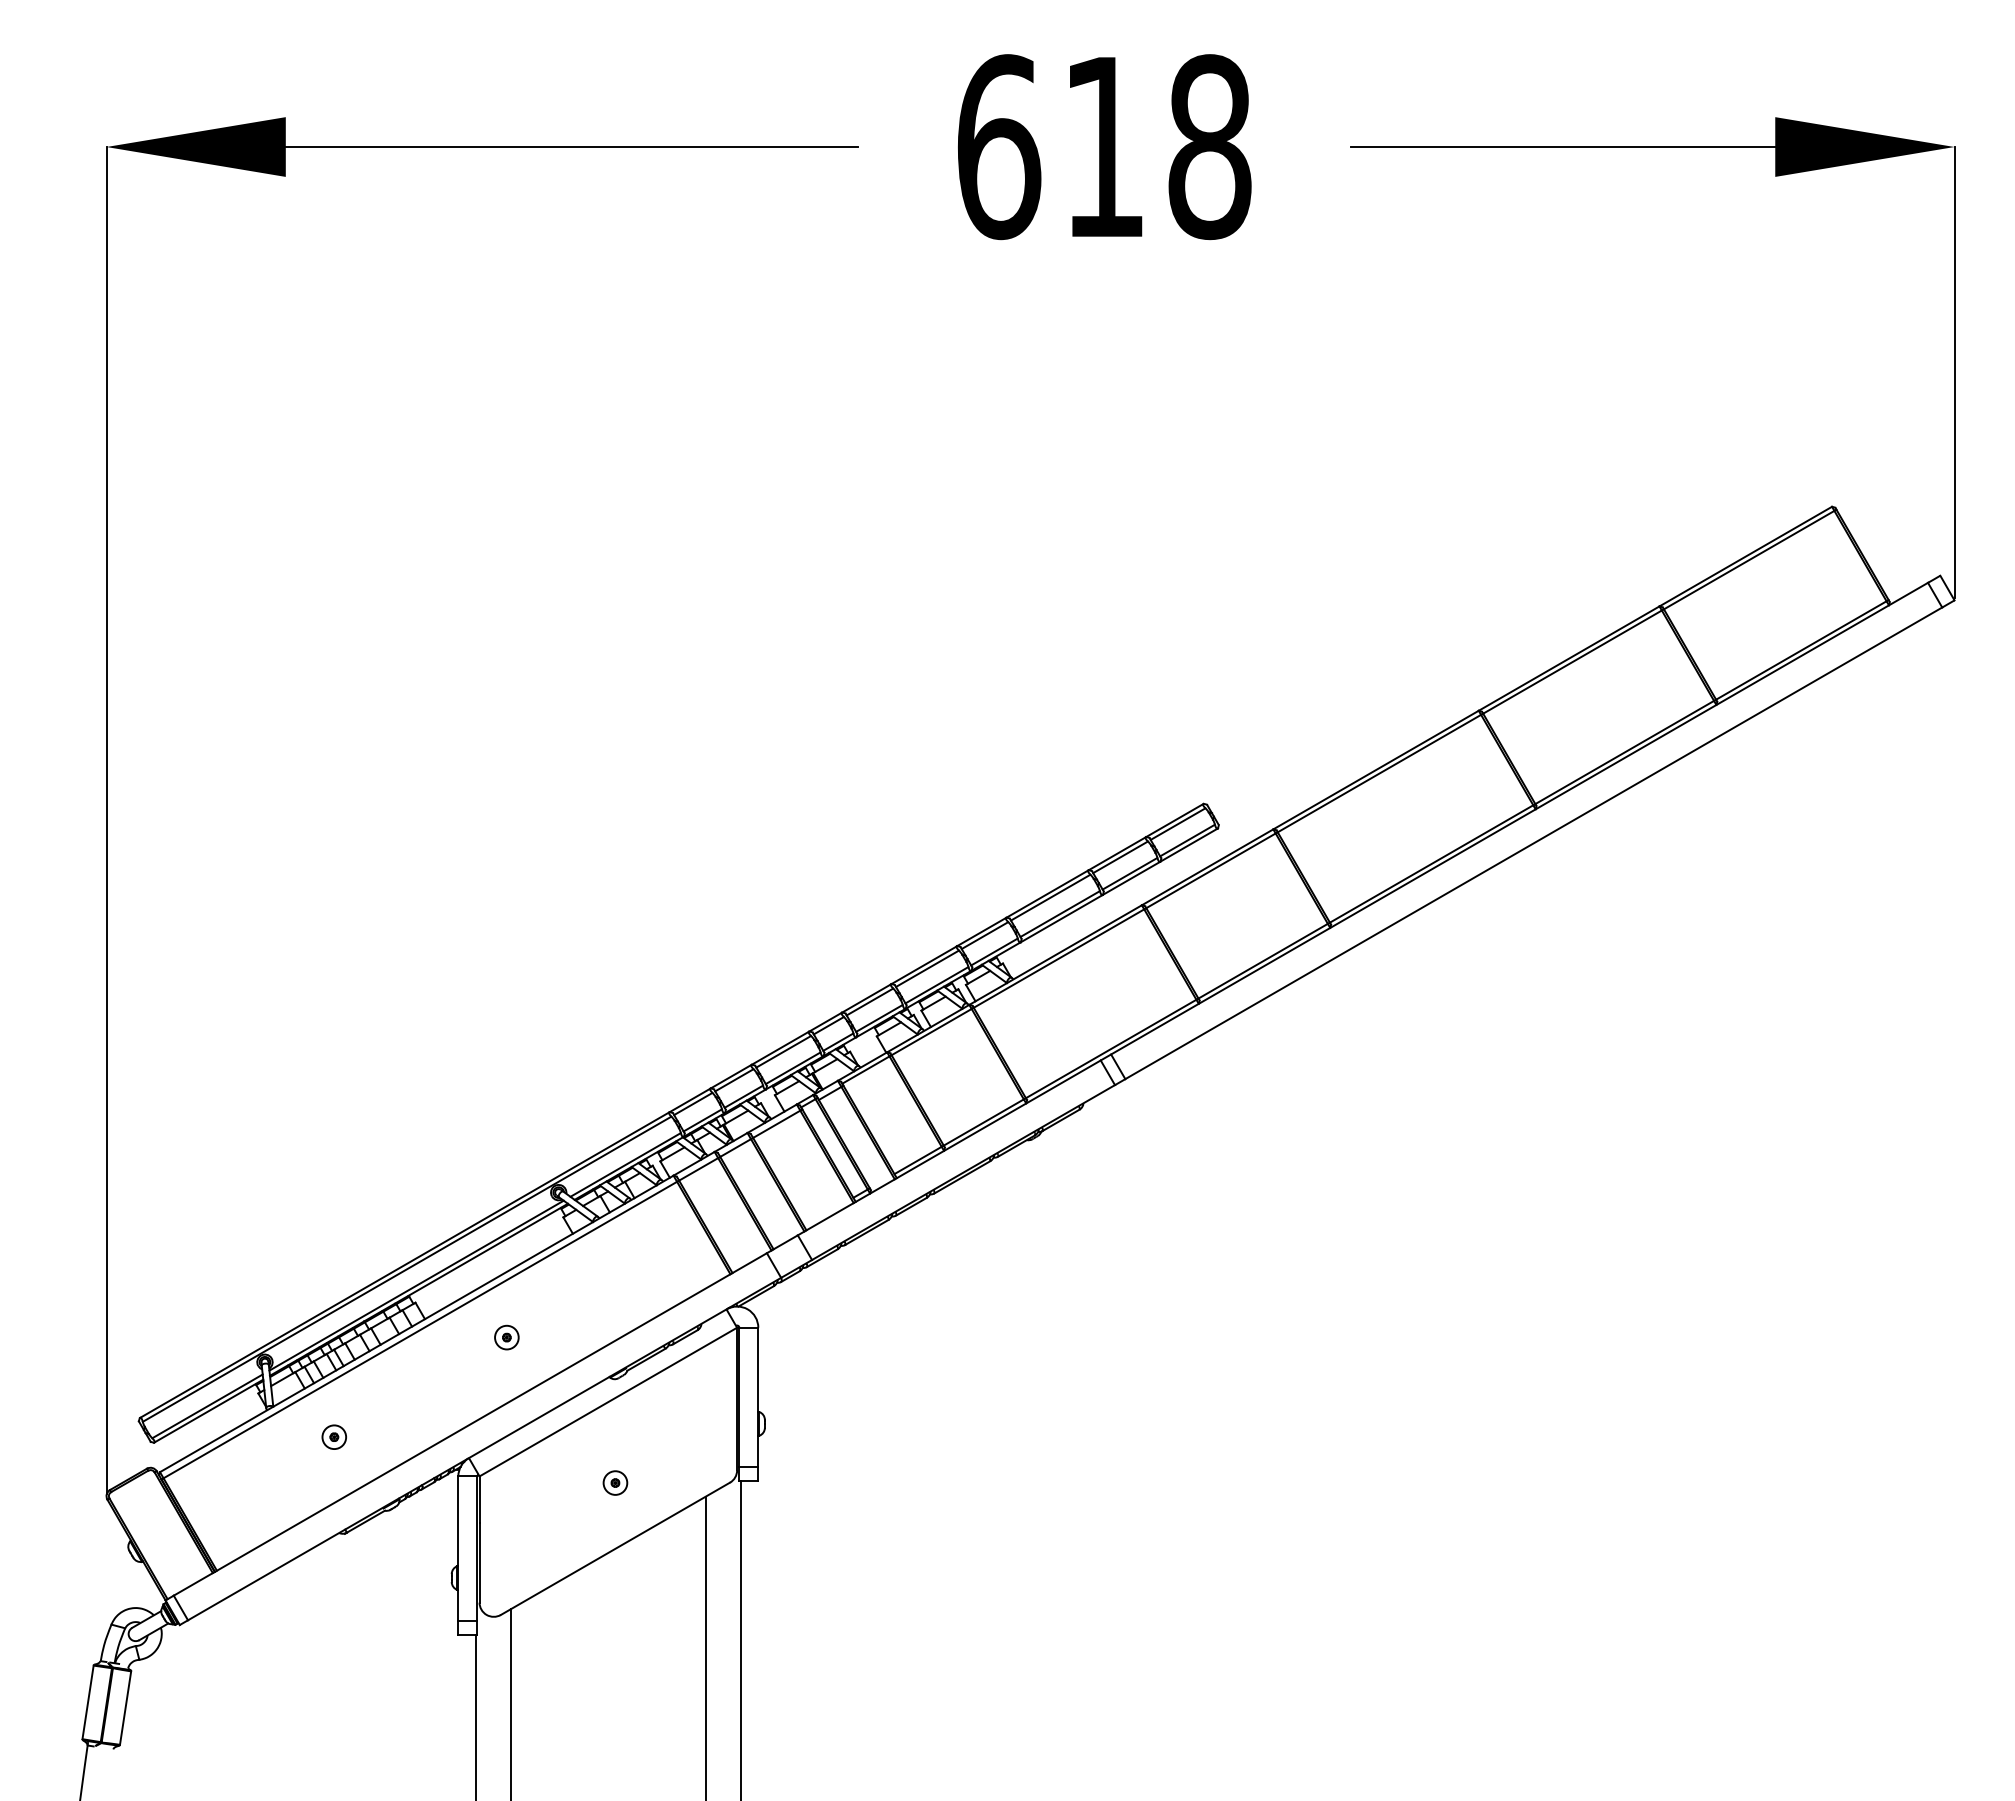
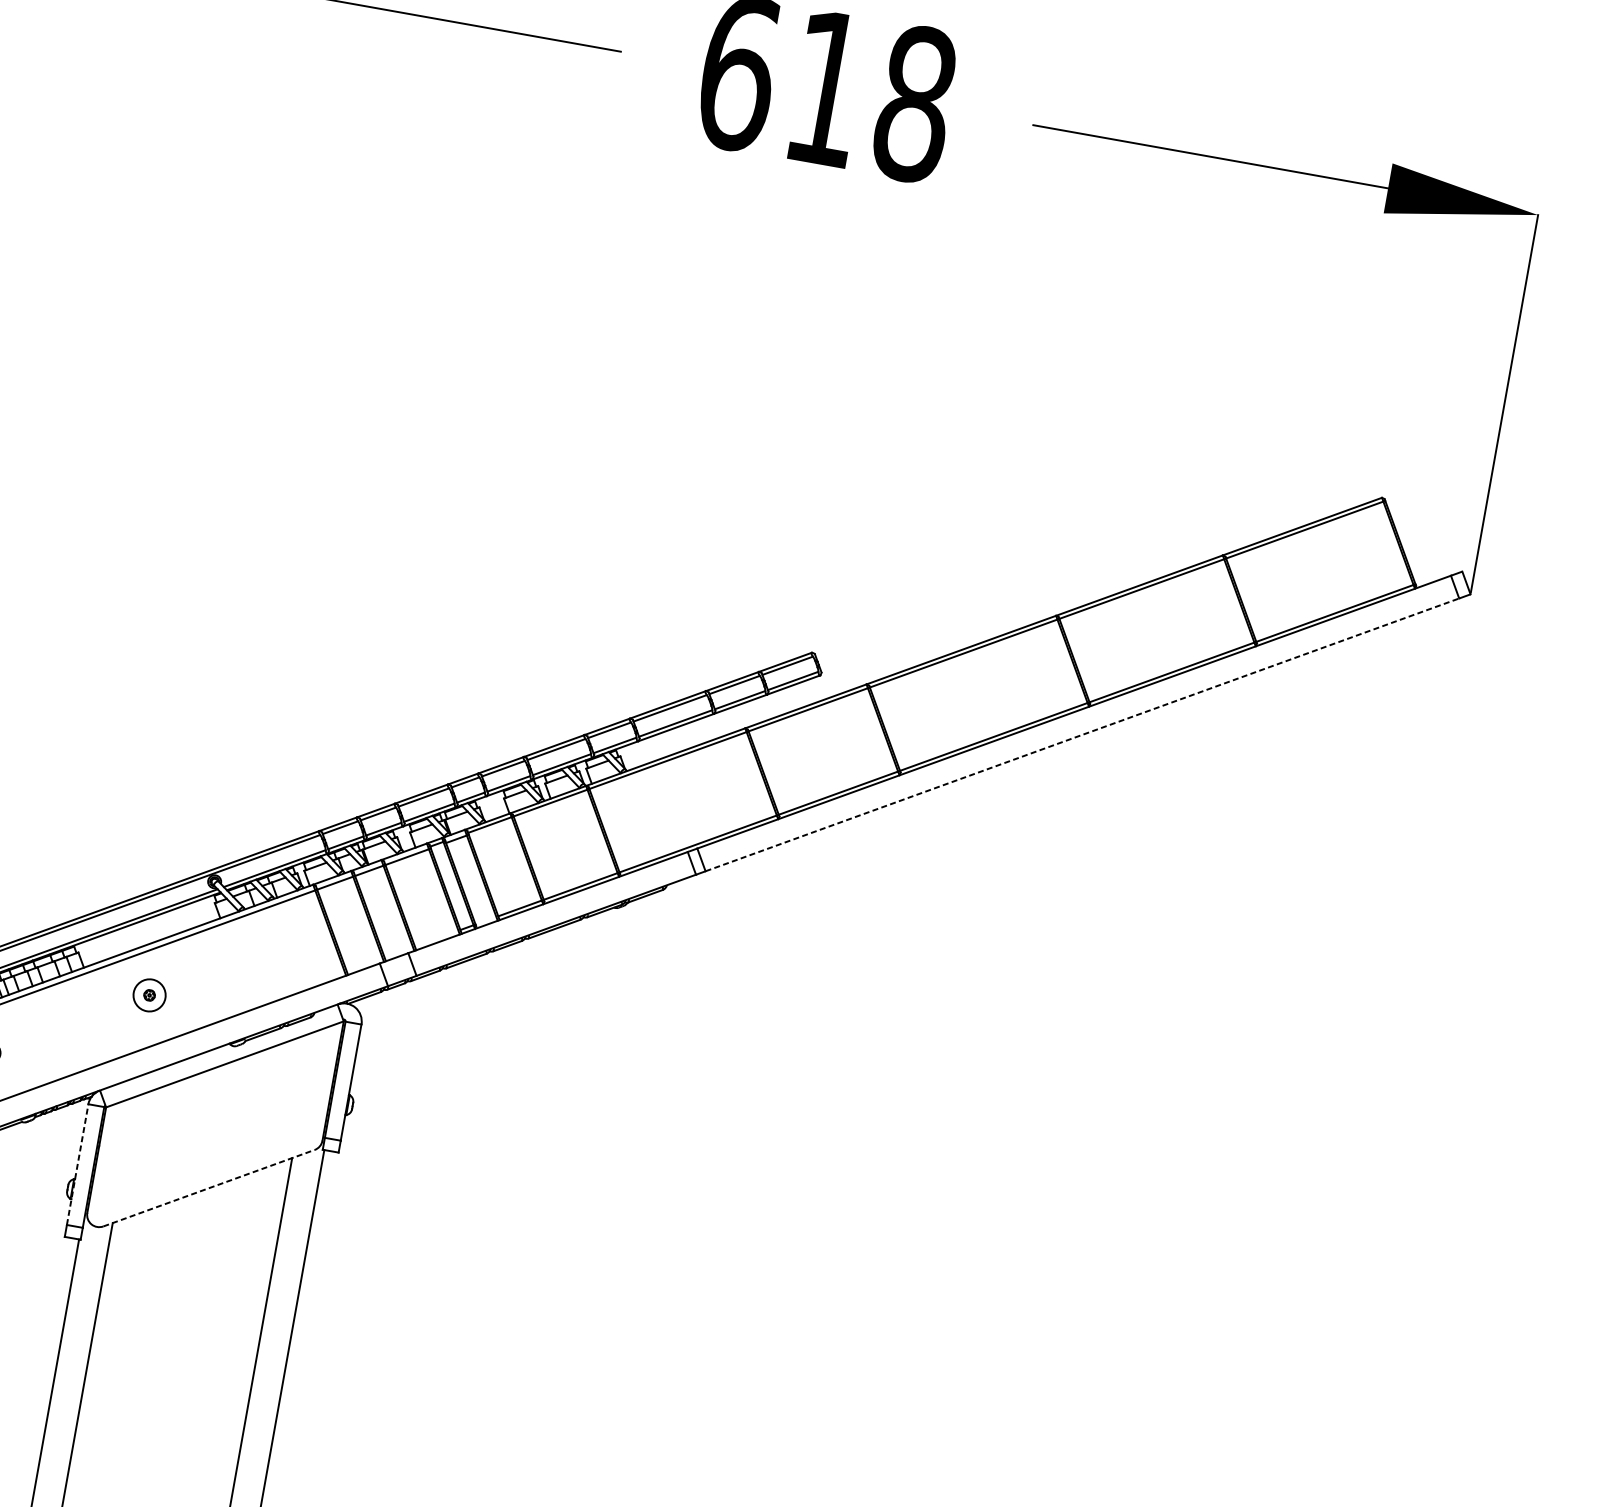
line: (1533, 843) -> (1082, 734), solid -> dashed
part: (506, 1337) -> (149, 995), size x1.6
part: (615, 1482) -> (218, 1132), removed
line: (458, 1548) -> (77, 1164), solid -> dashed
line: (615, 1548) -> (209, 1187), solid -> dashed

